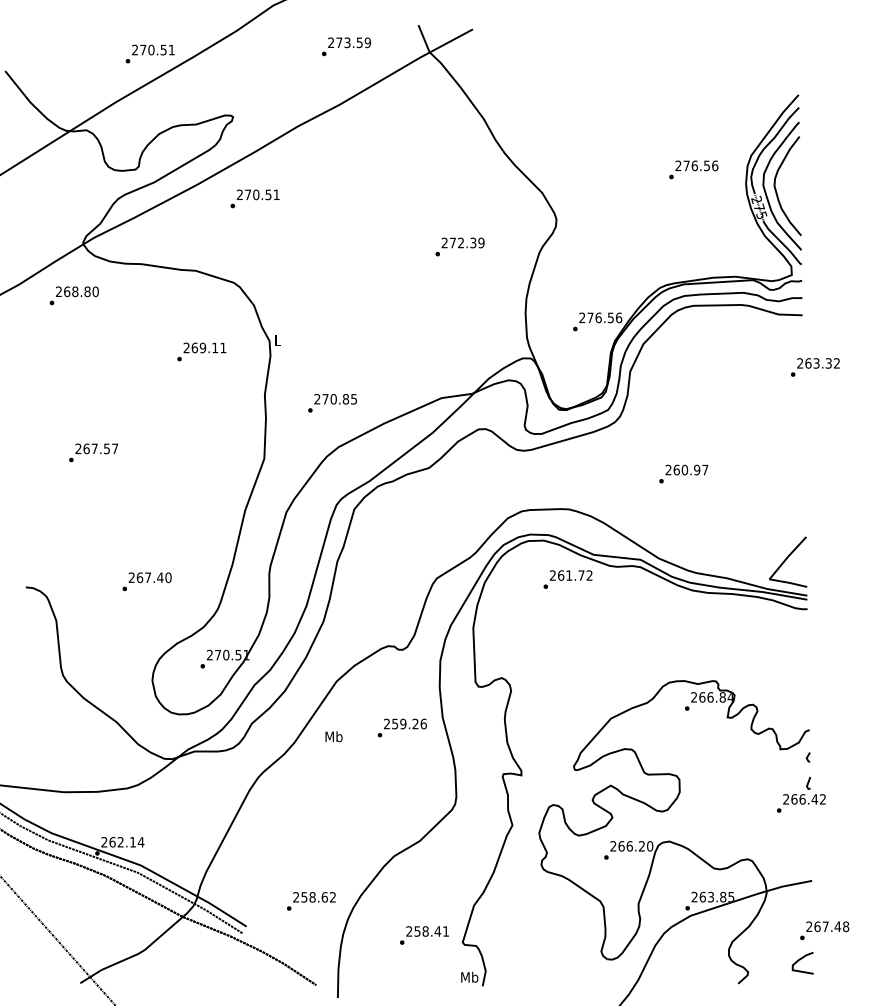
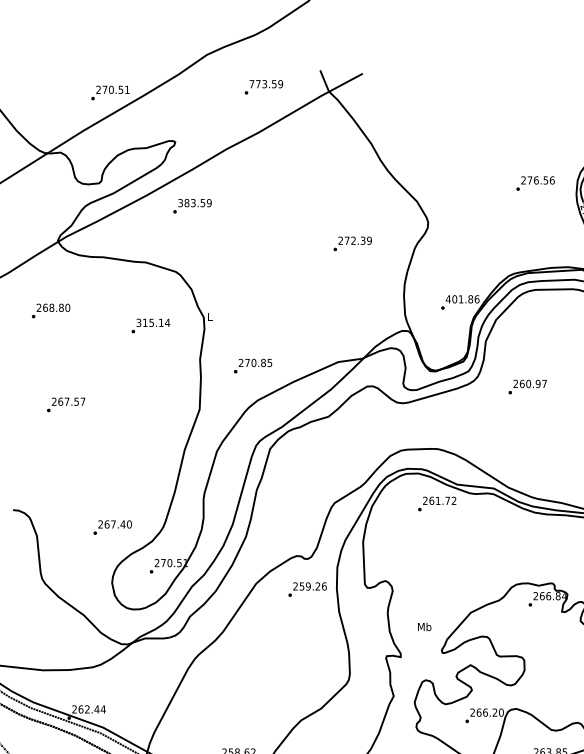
text: (331, 42) -> (252, 83), 273.59 -> 773.59
text: (258, 194) -> (195, 202), 270.51 -> 383.59
text: (73, 295) -> (50, 310), moved
text: (596, 317) -> (459, 299), 276.56 -> 401.86
text: (204, 347) -> (152, 322), 269.11 -> 315.14
text: (683, 473) -> (527, 386), moved
text: (146, 581) -> (112, 527), moved
text: (401, 727) -> (306, 589), moved
text: (333, 736) -> (424, 626), moved
text: (132, 842) -> (96, 709), 262.14 -> 262.44

